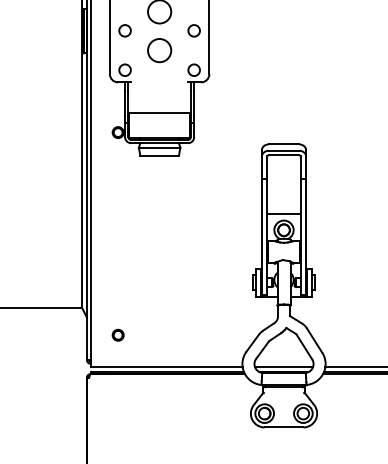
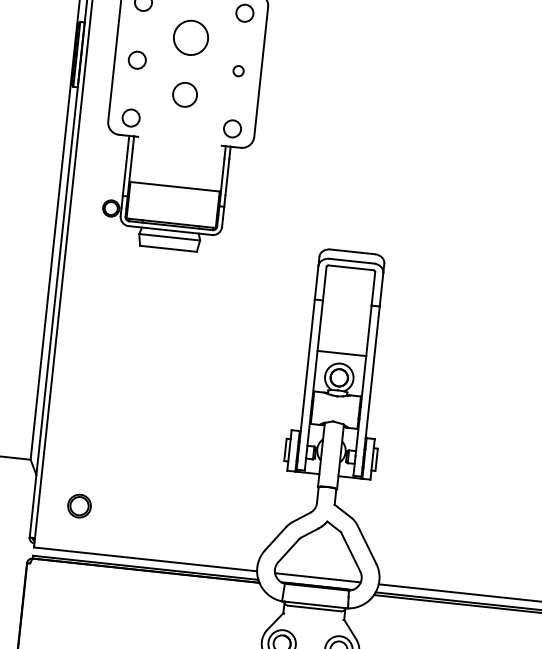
circle: (193, 30) -> (237, 70), size x0.6
circle: (159, 50) -> (184, 94), size x0.7
part: (117, 334) -> (78, 504), size x1.4

